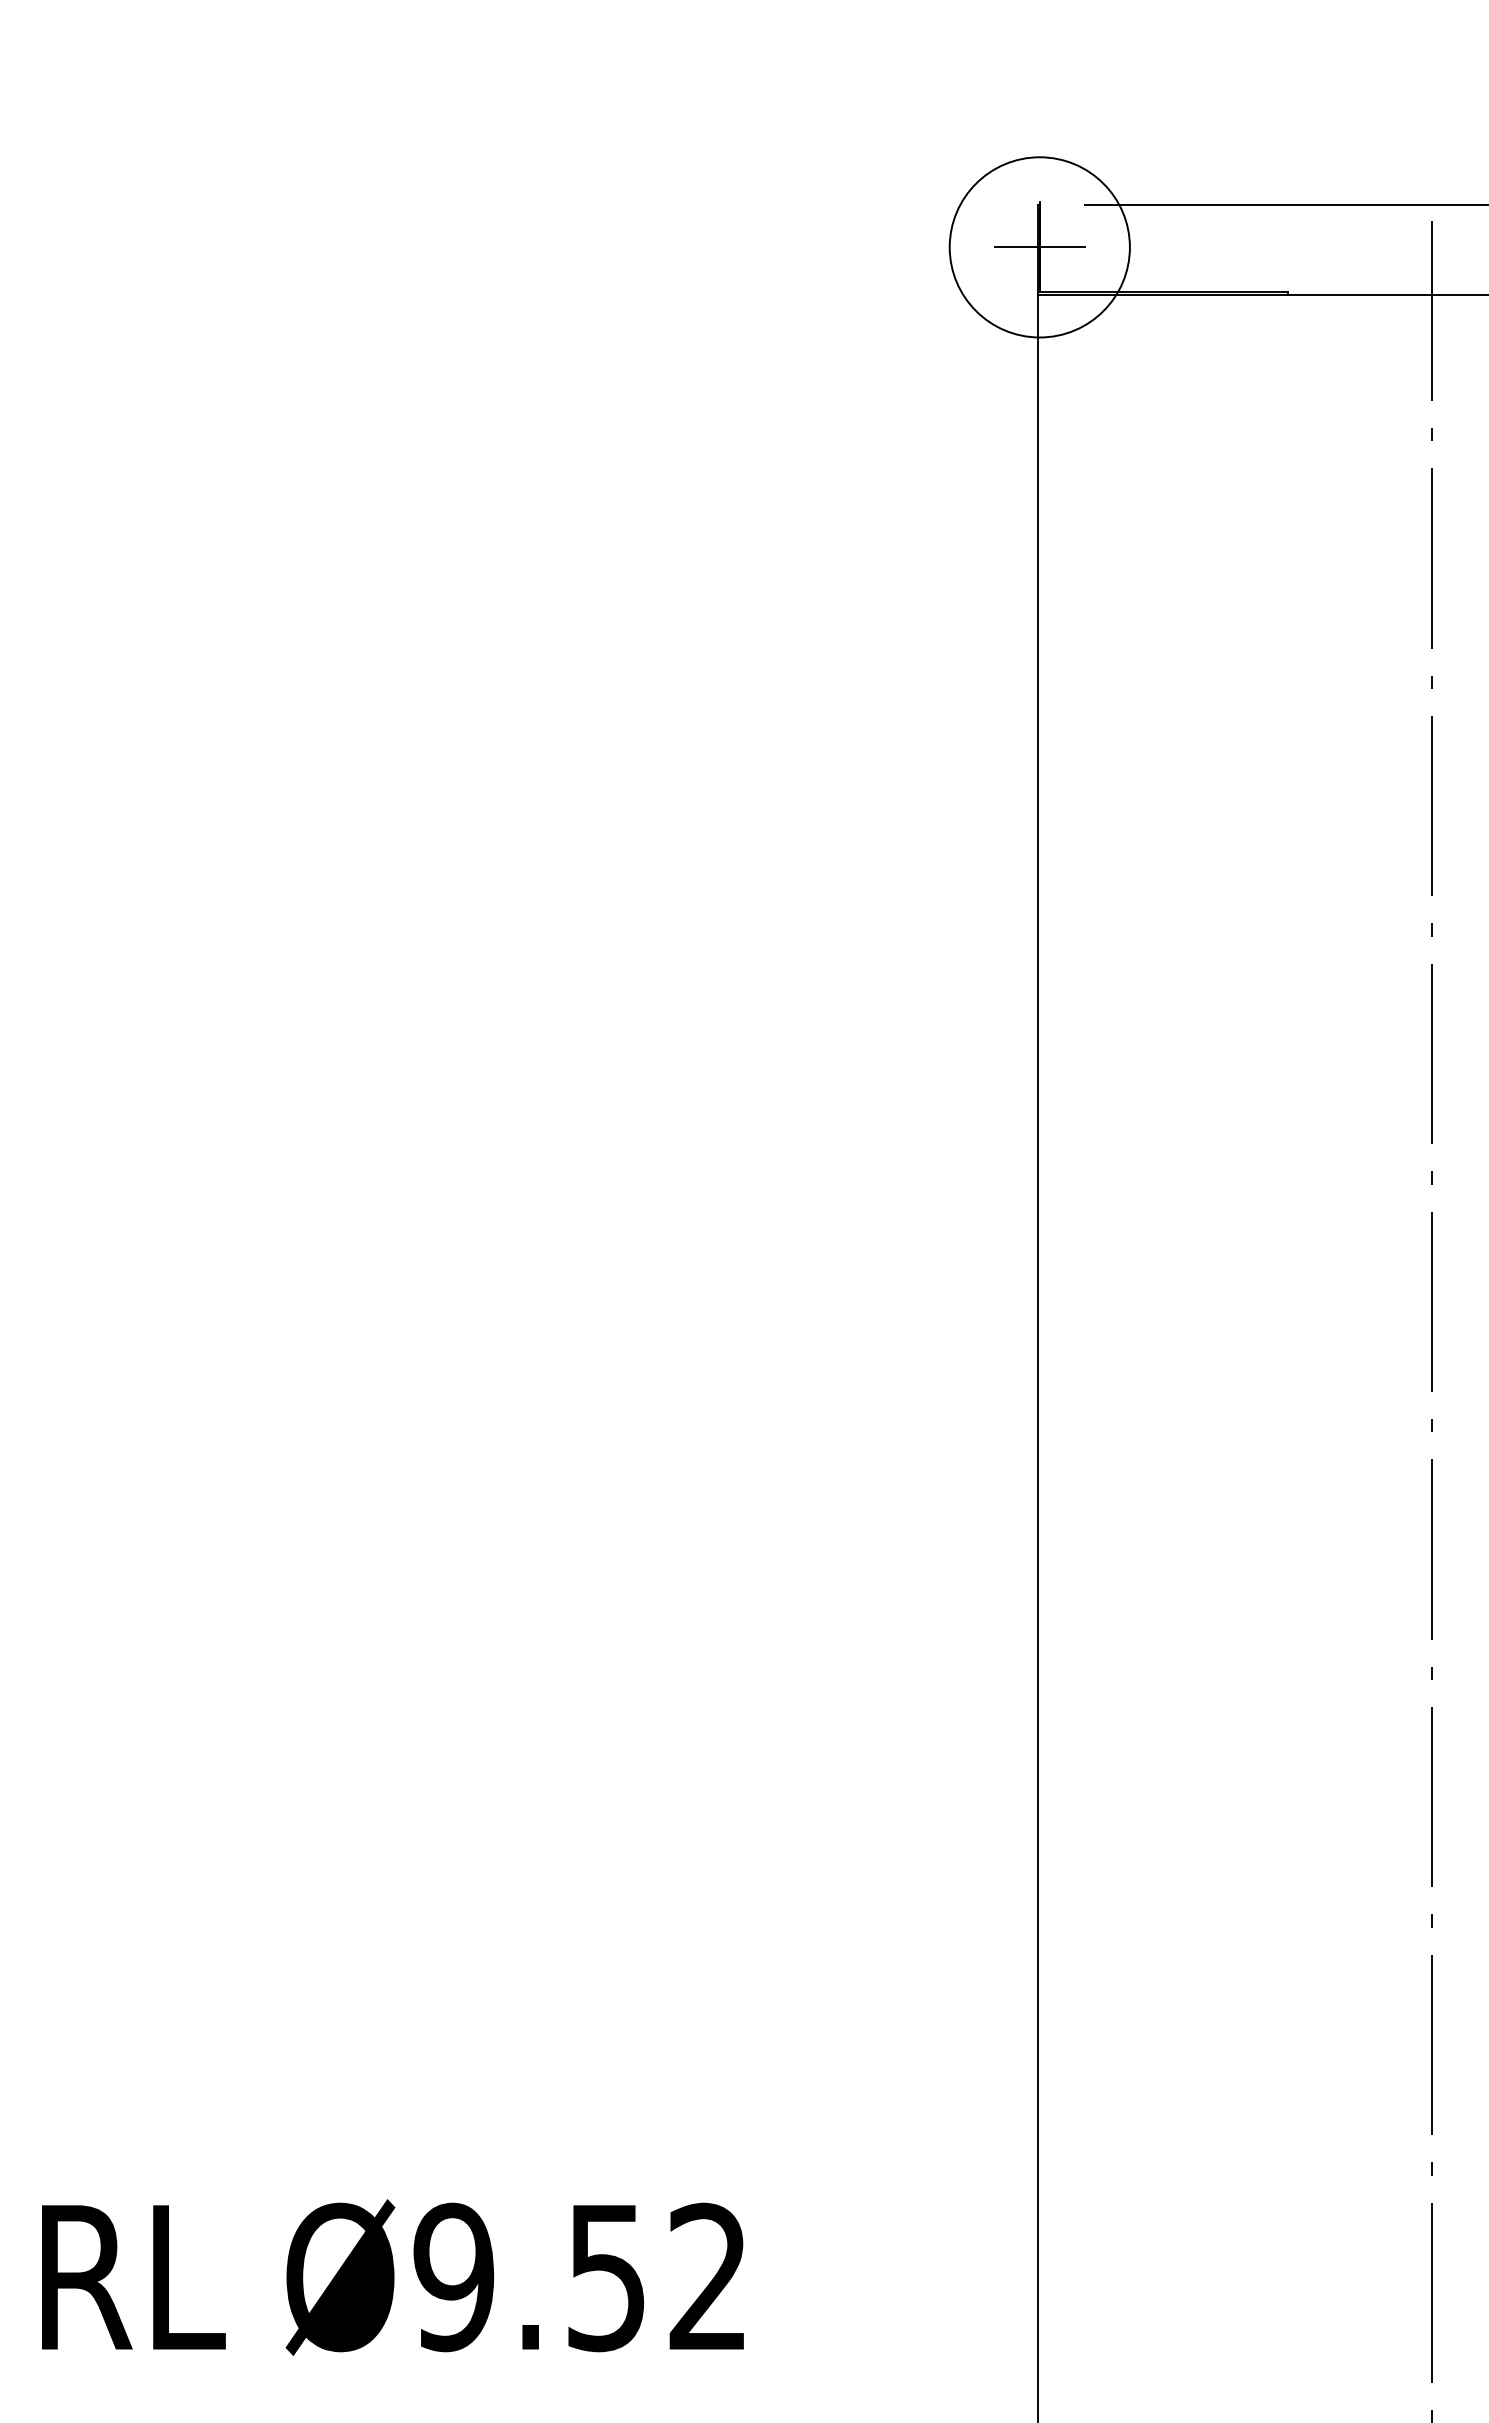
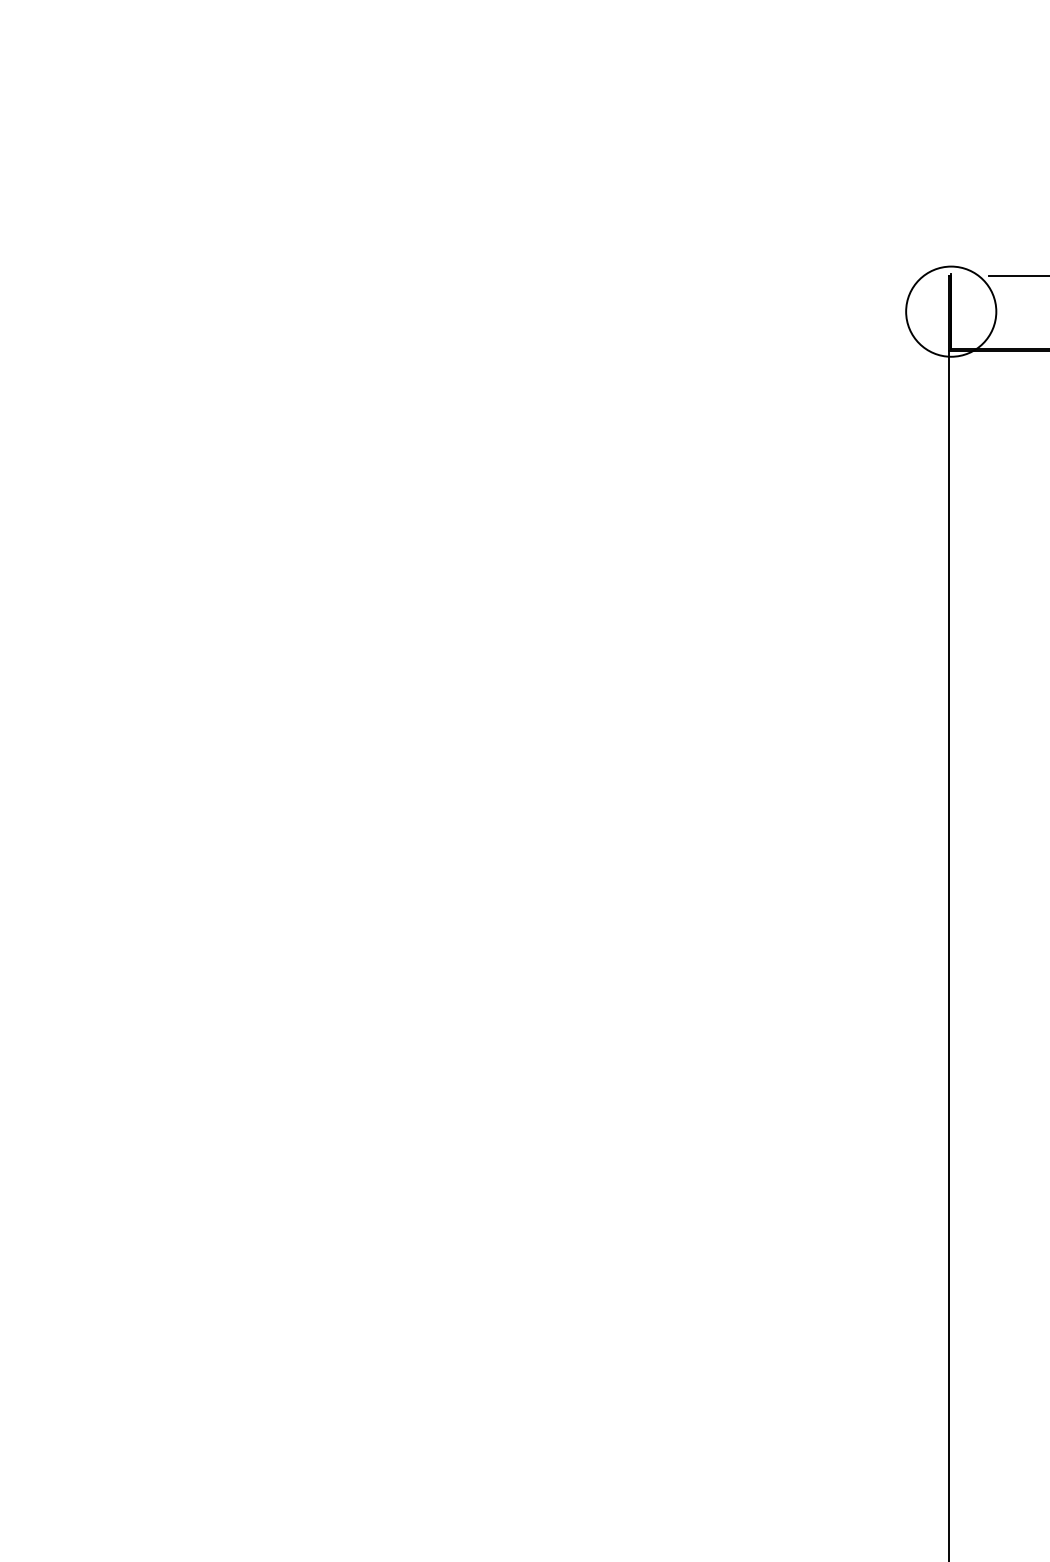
circle: (1039, 247) -> (950, 311), size x0.6
line: (1039, 247) -> (950, 311), removed

